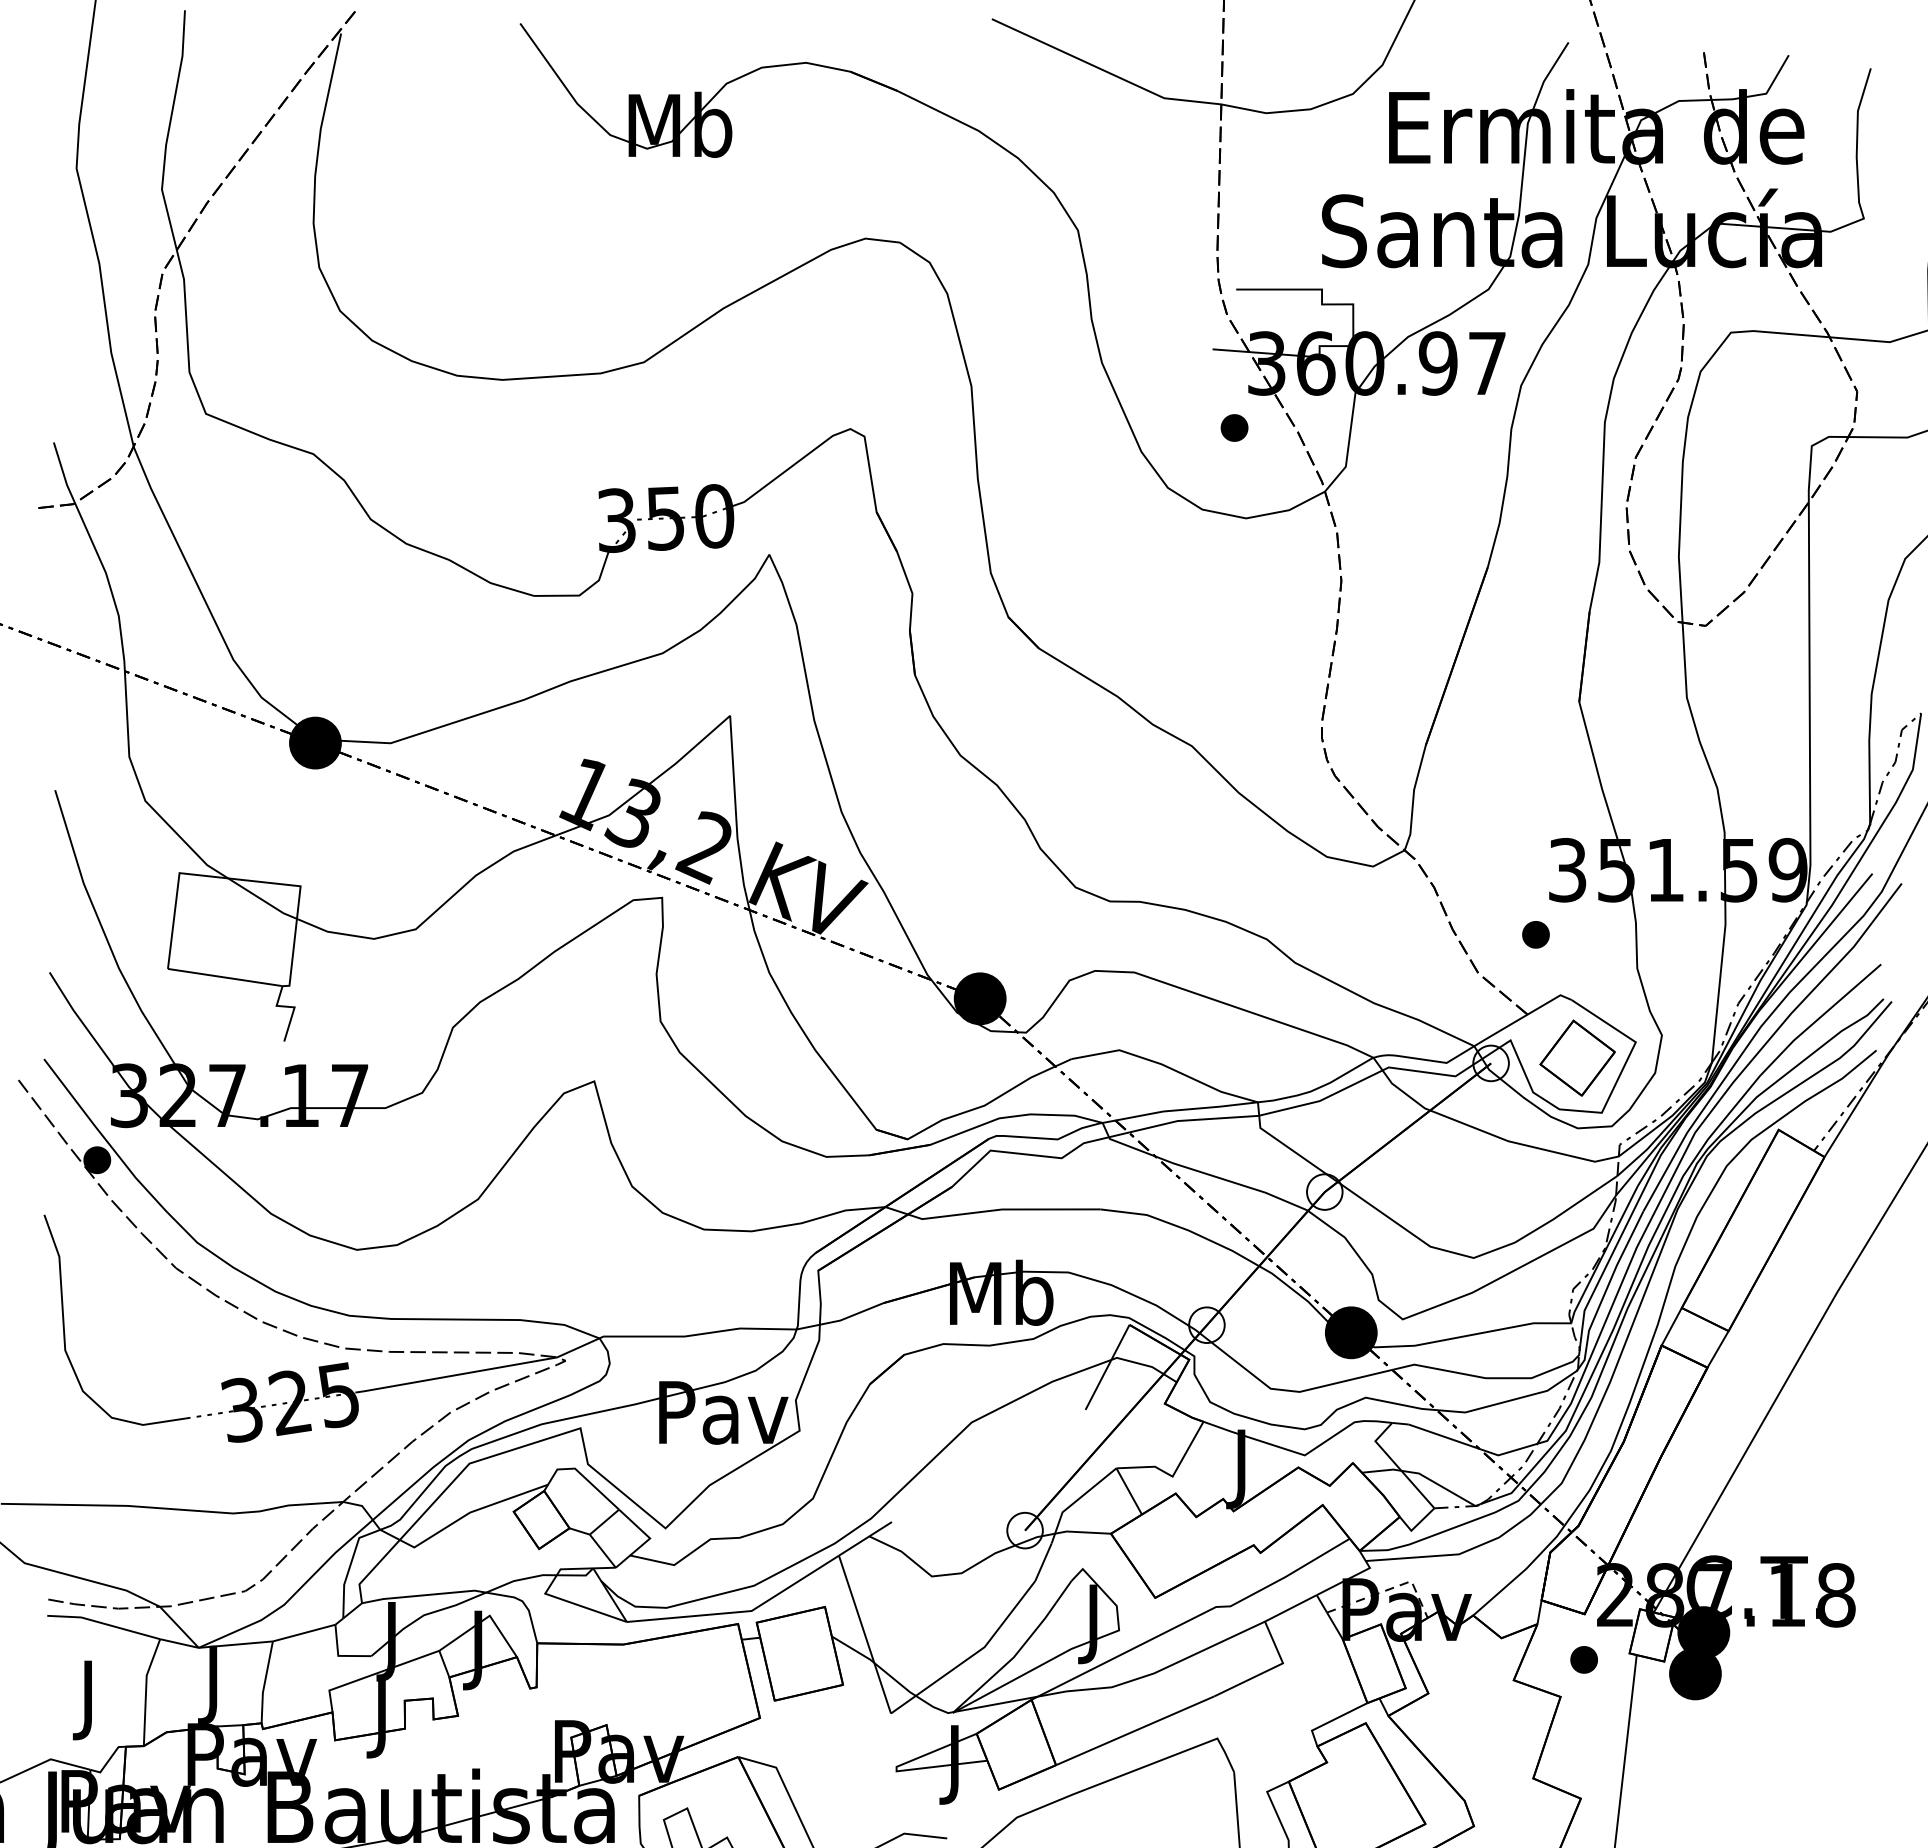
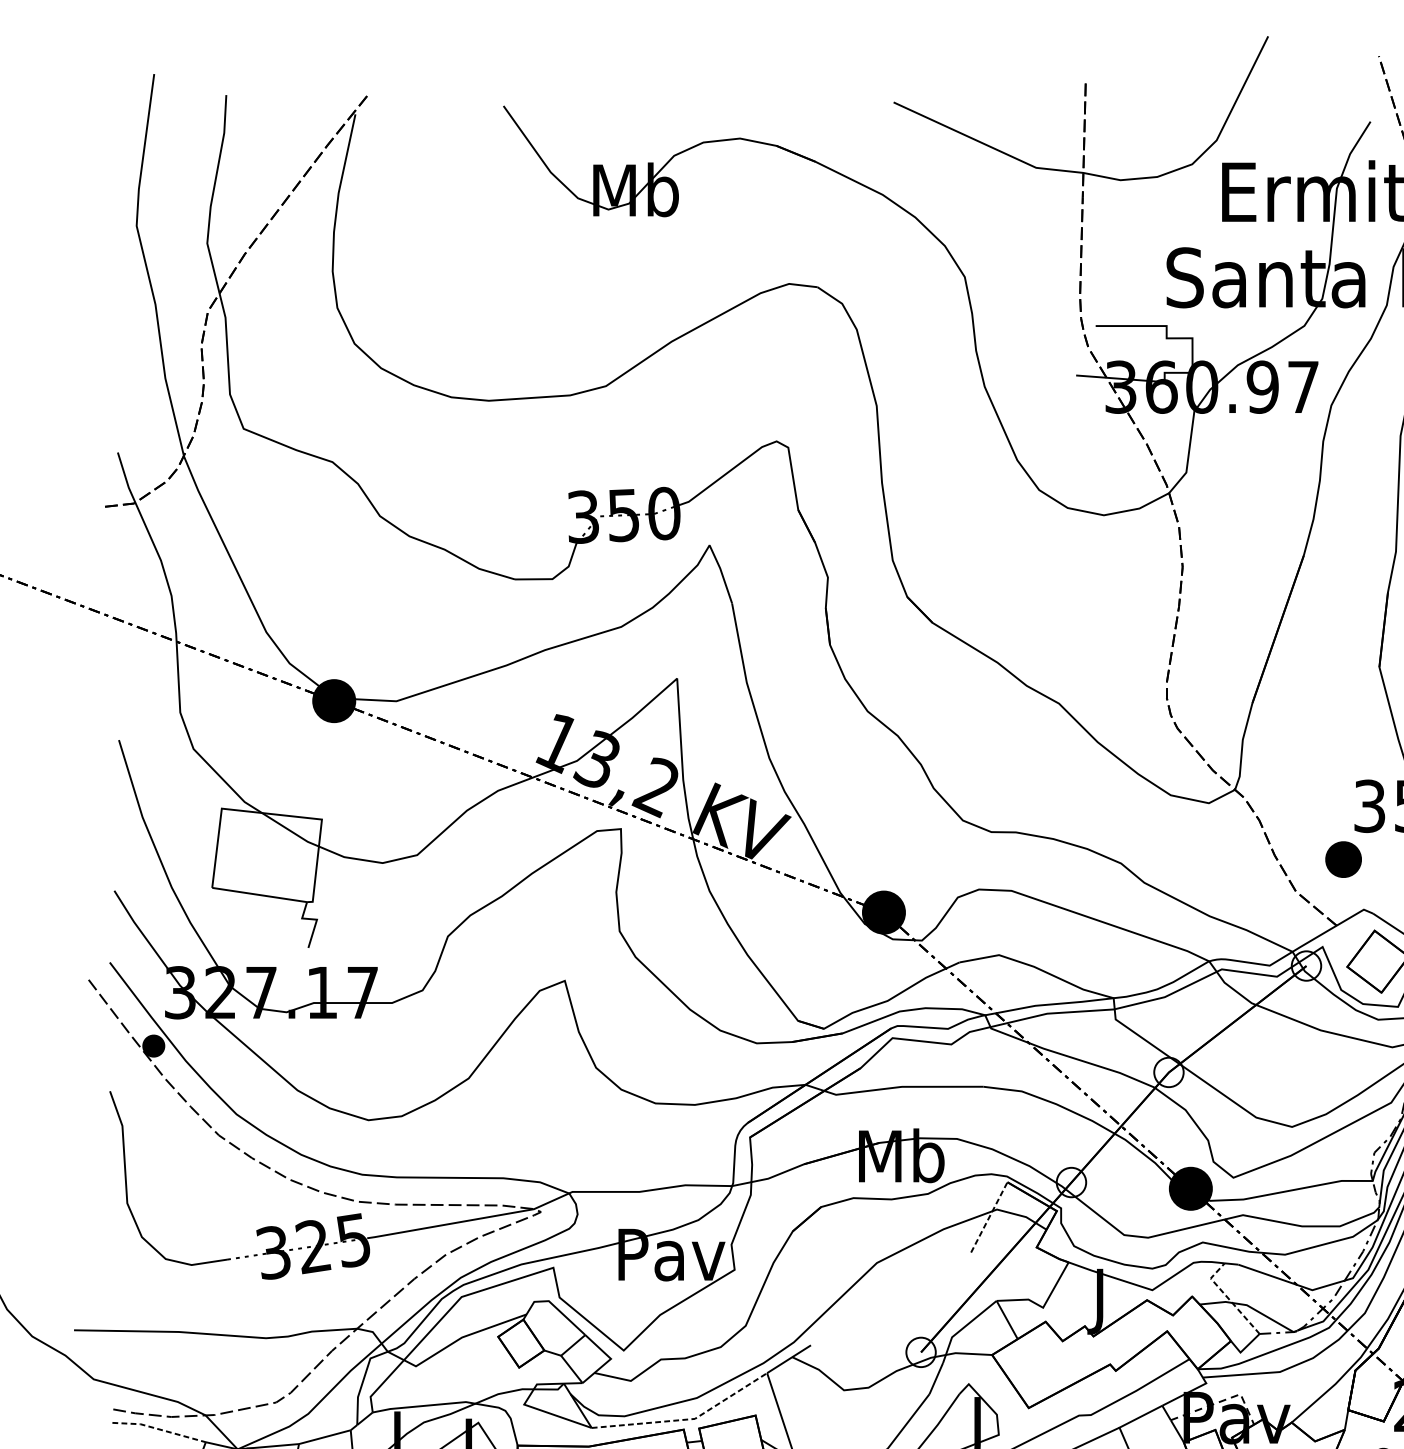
part: (1234, 427) -> (1094, 440), removed
part: (1535, 934) -> (1343, 859), size x1.6
line: (1107, 1367) -> (989, 1217), solid -> dashed
line: (1396, 1465) -> (1228, 1298), solid -> dashed
line: (741, 1611) -> (686, 1419), solid -> dashed
line: (103, 1623) -> (158, 1429), solid -> dashed

